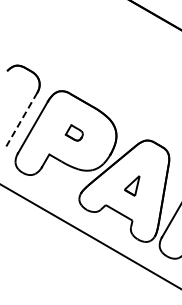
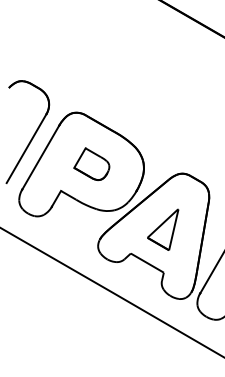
line: (21, 120) -> (26, 148), dashed -> solid
part: (74, 132) -> (92, 163), size x1.67
part: (132, 185) -> (163, 229), size x1.67

